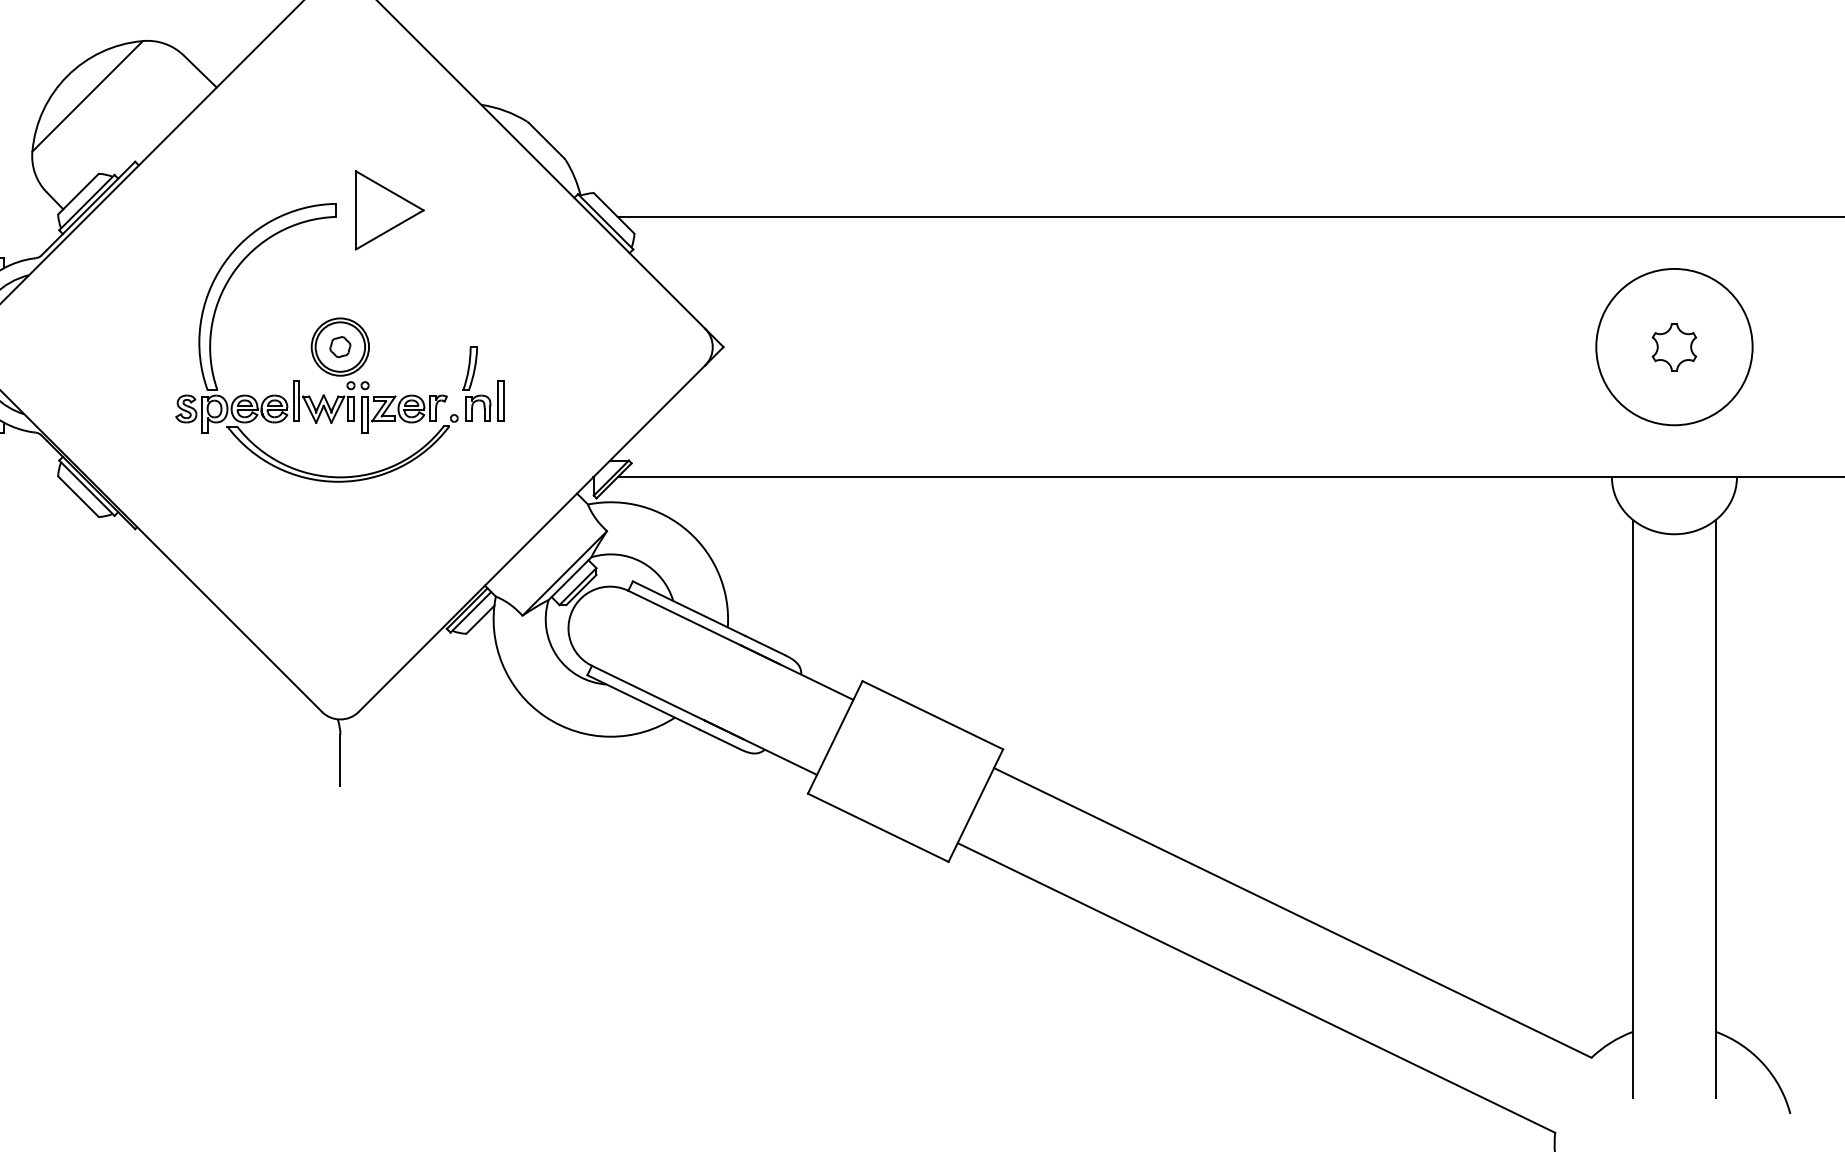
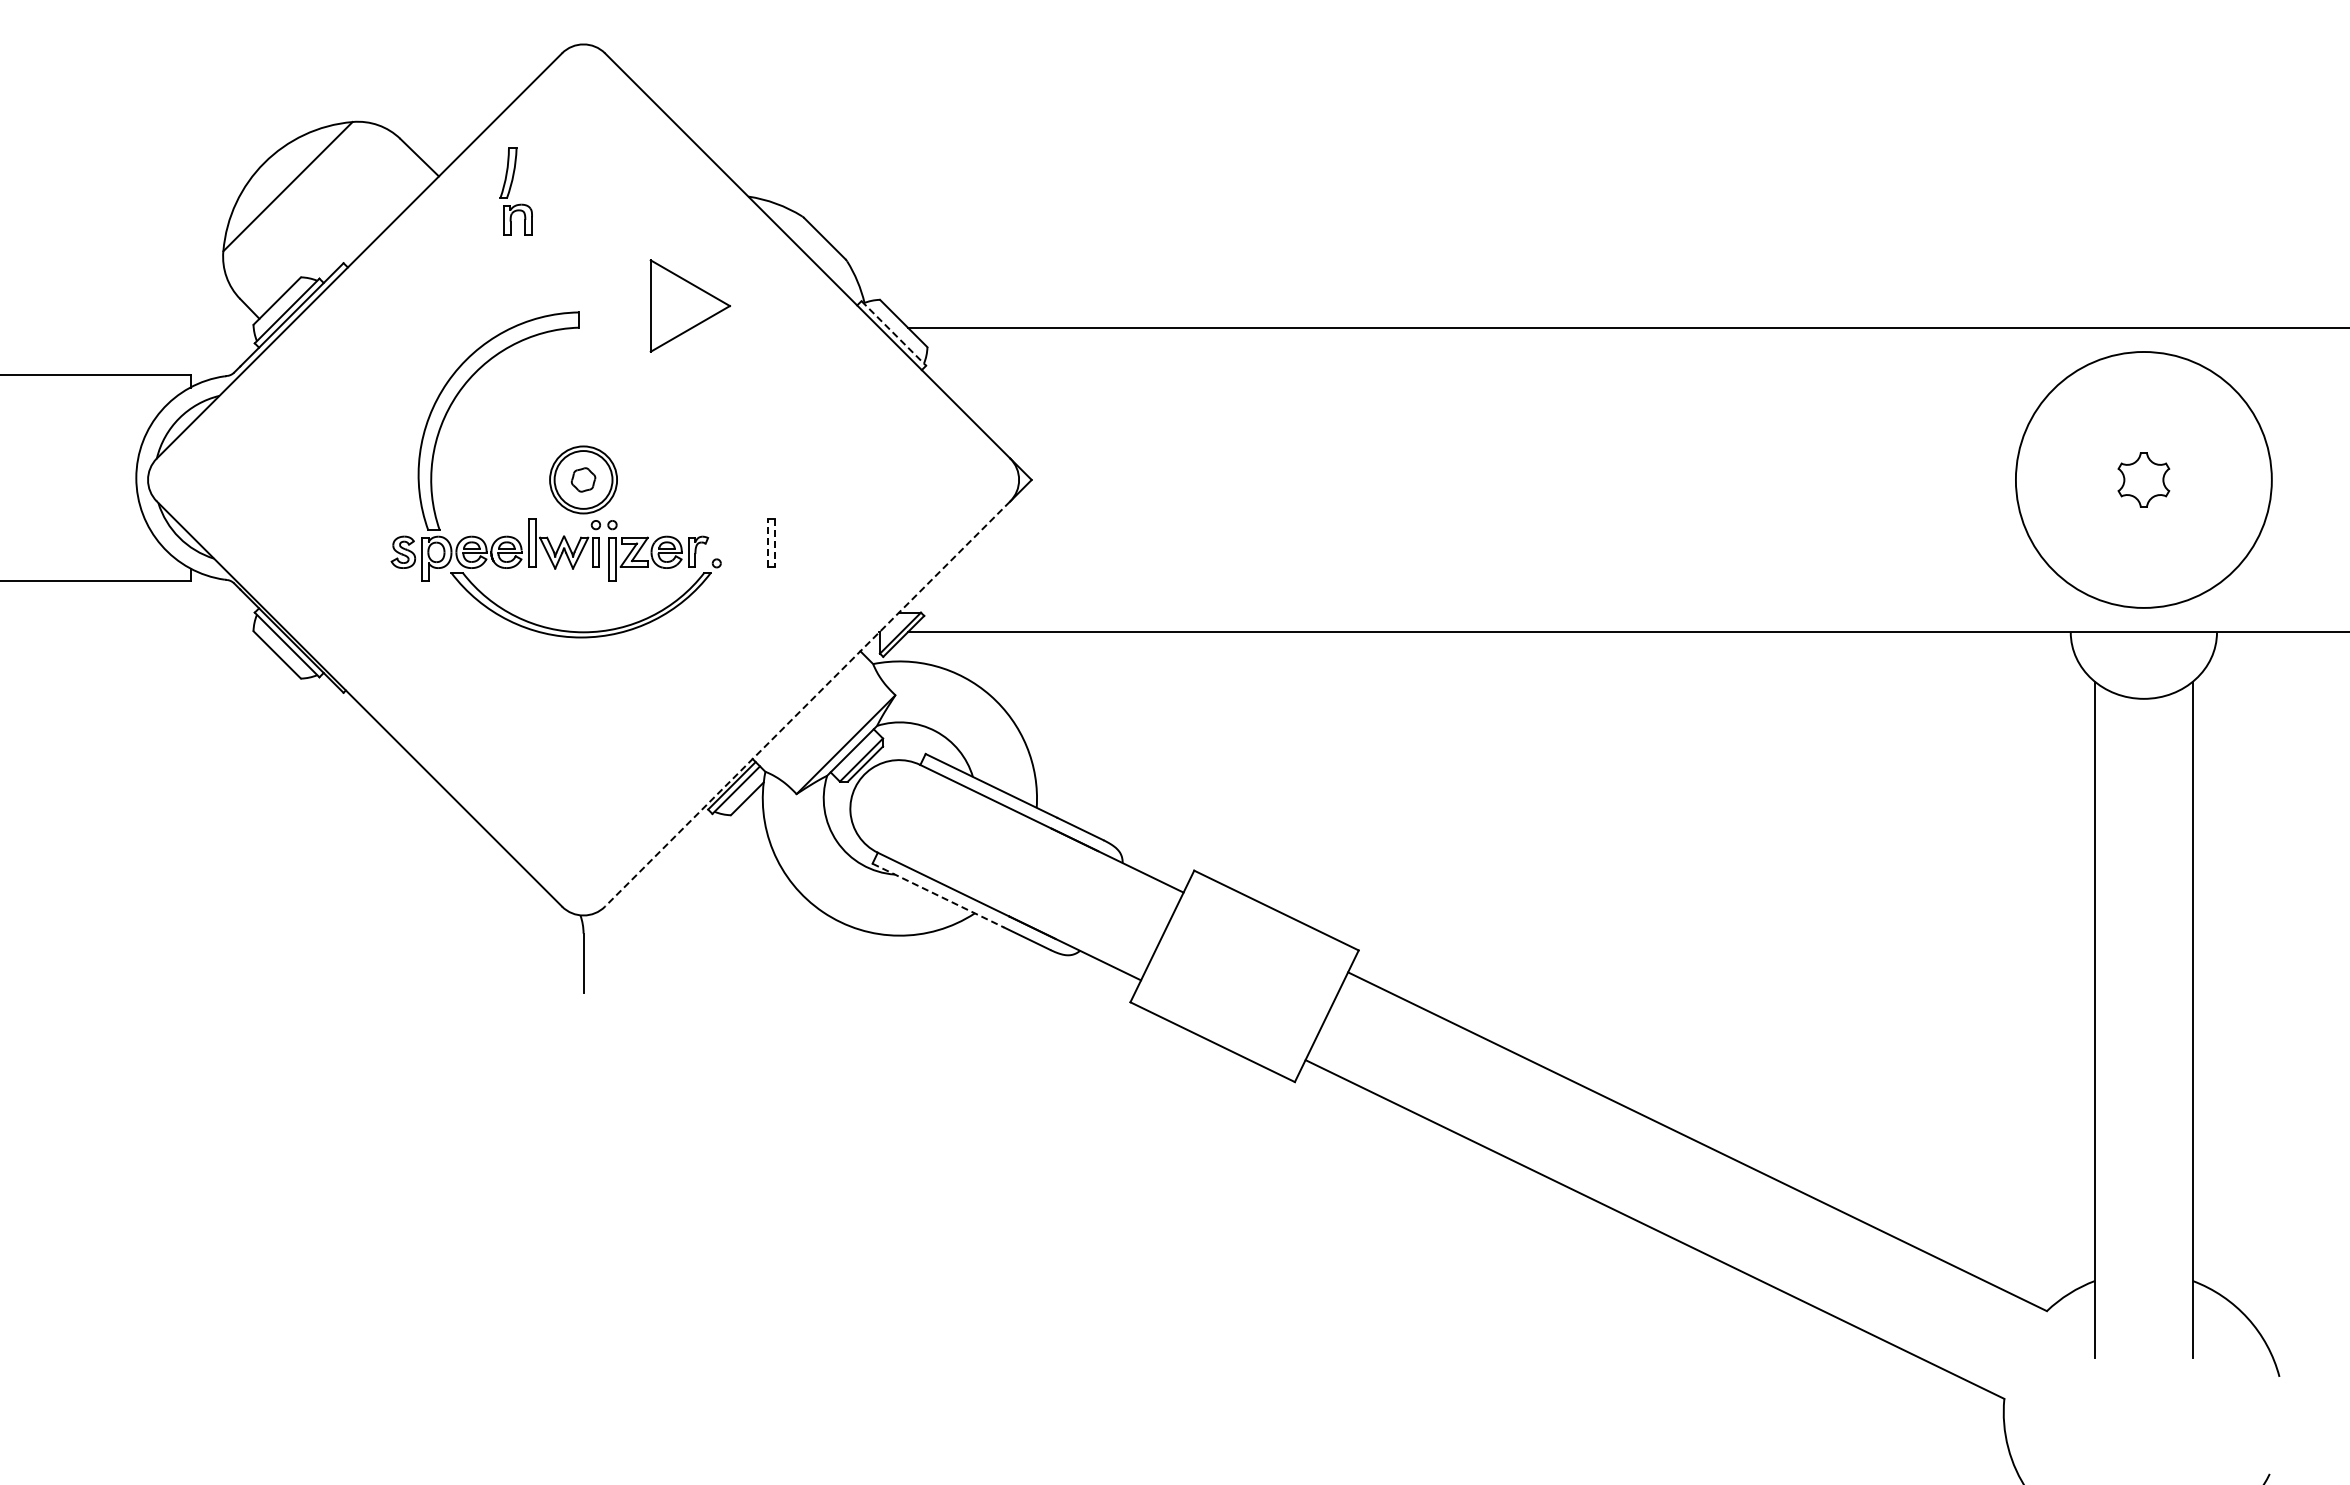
part: (389, 209) -> (689, 305), moved
line: (605, 221) -> (893, 333), solid -> dashed
circle: (1674, 346) -> (2143, 479), size x1.4
part: (476, 384) -> (515, 191), moved
line: (498, 401) -> (768, 543), solid -> dashed
line: (503, 401) -> (774, 543), solid -> dashed
line: (531, 539) -> (807, 704), solid -> dashed
line: (643, 702) -> (938, 895), solid -> dashed

